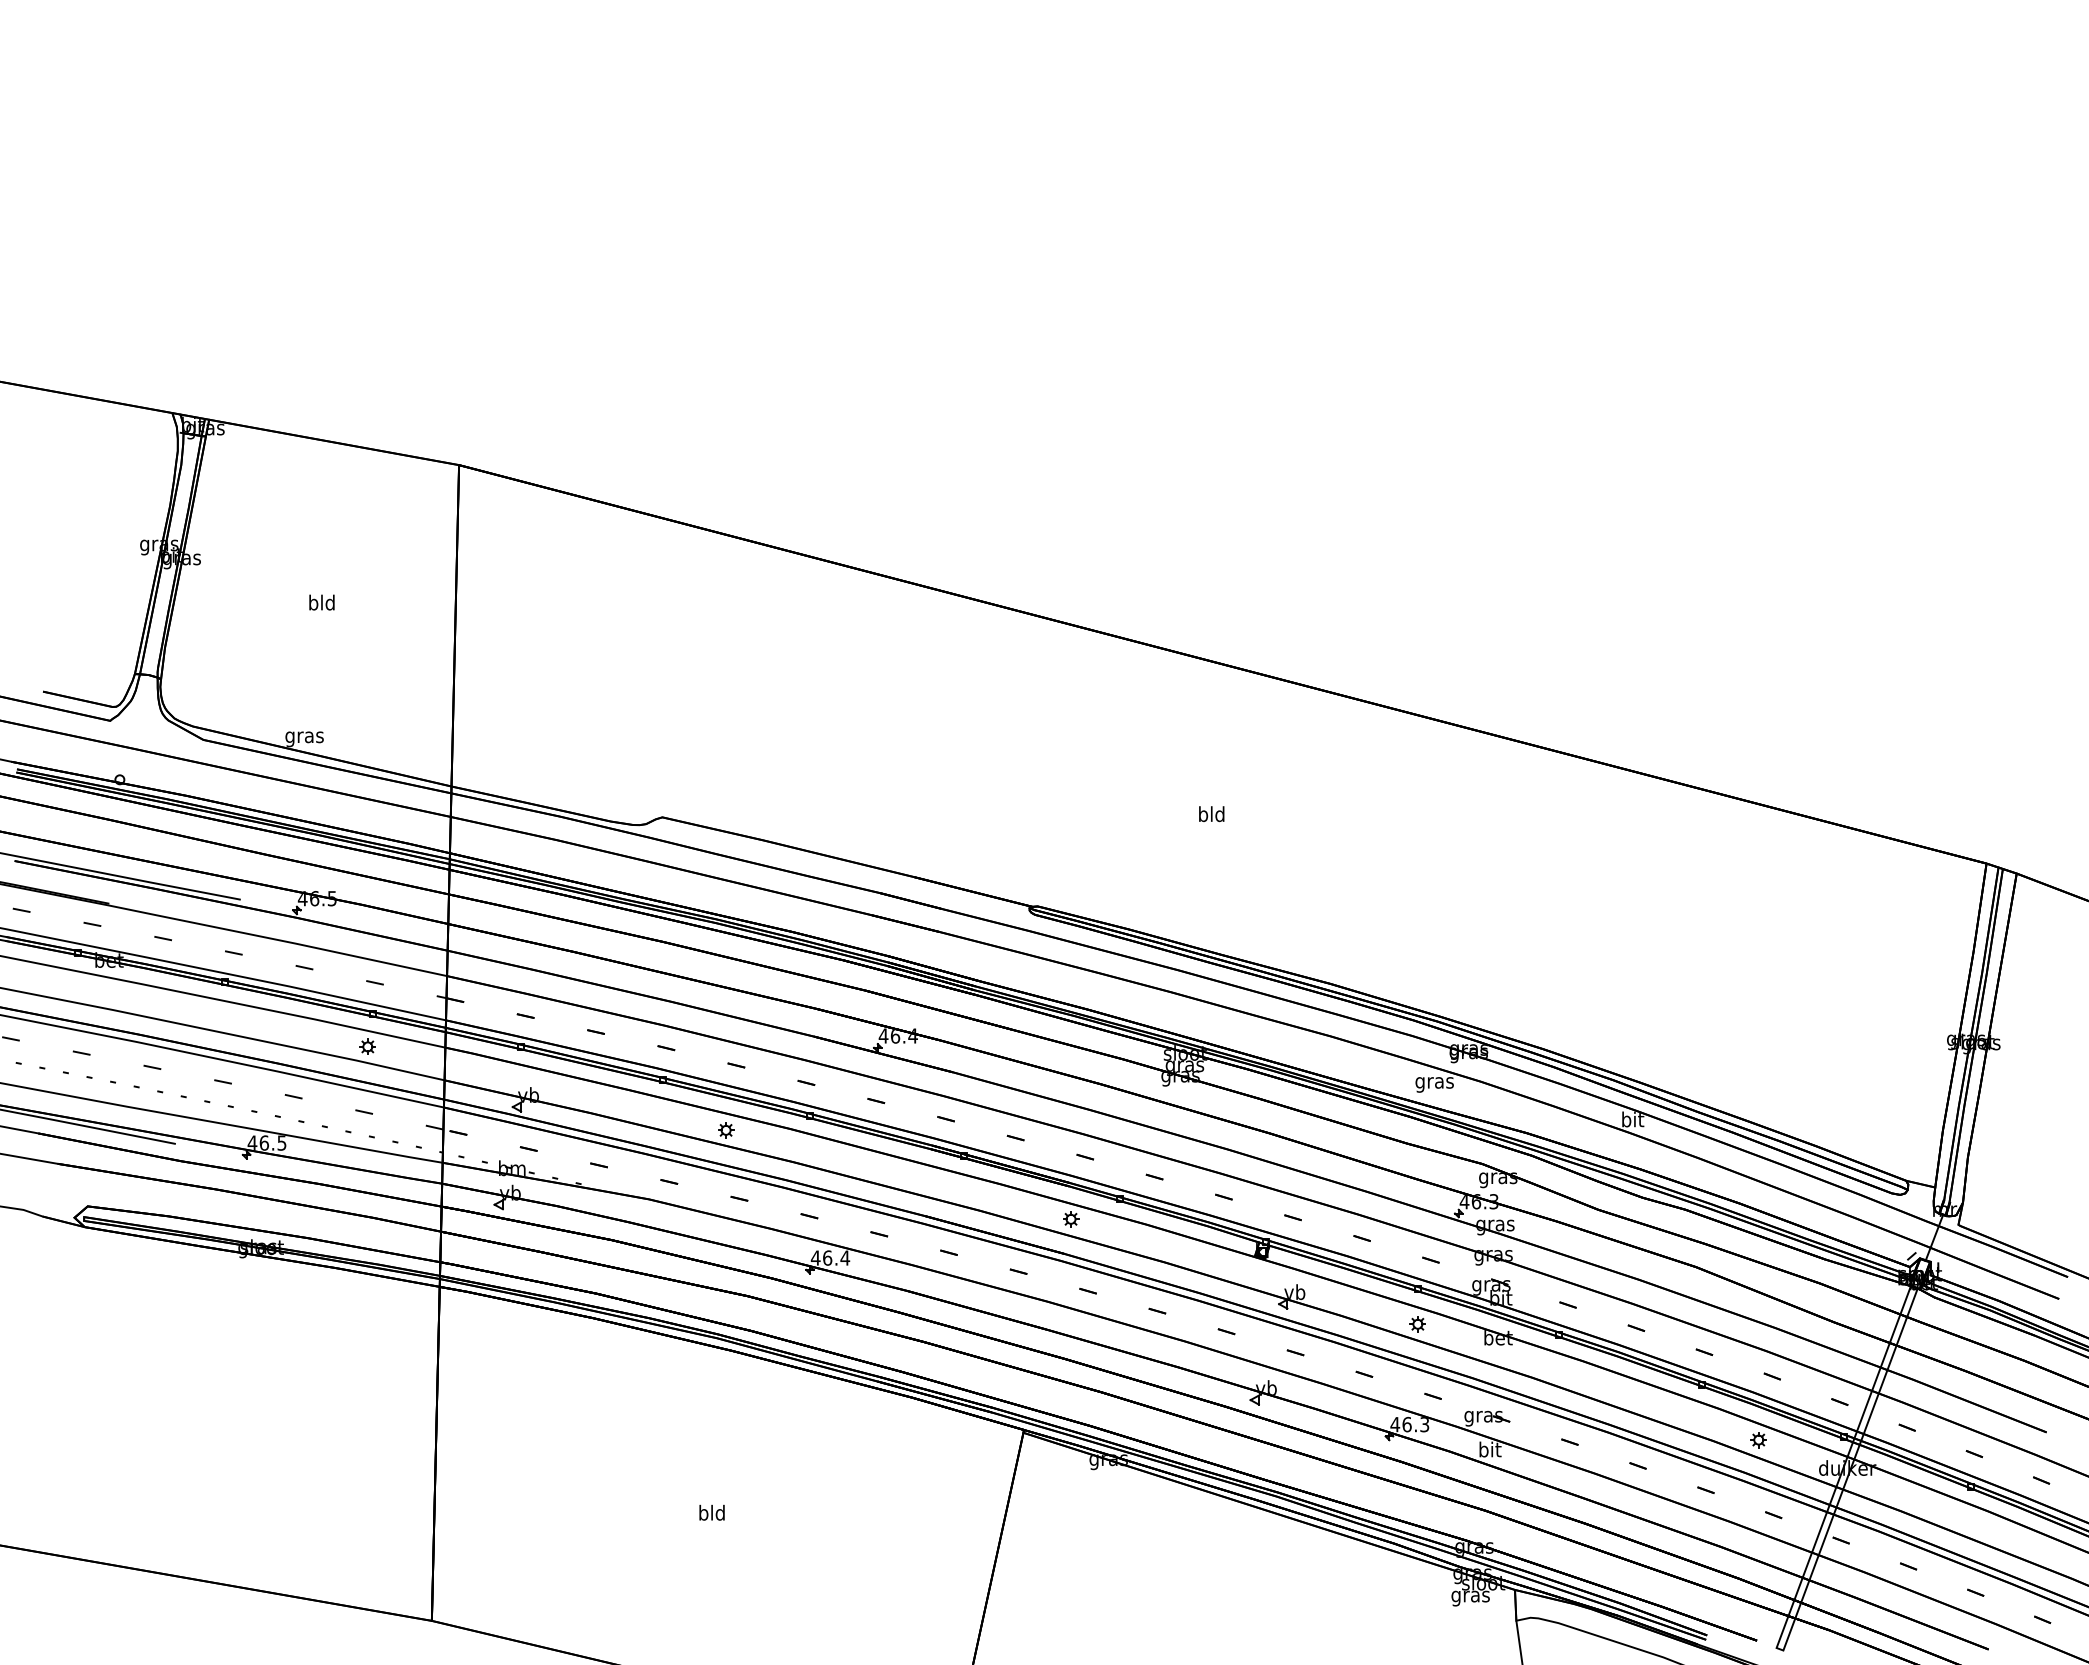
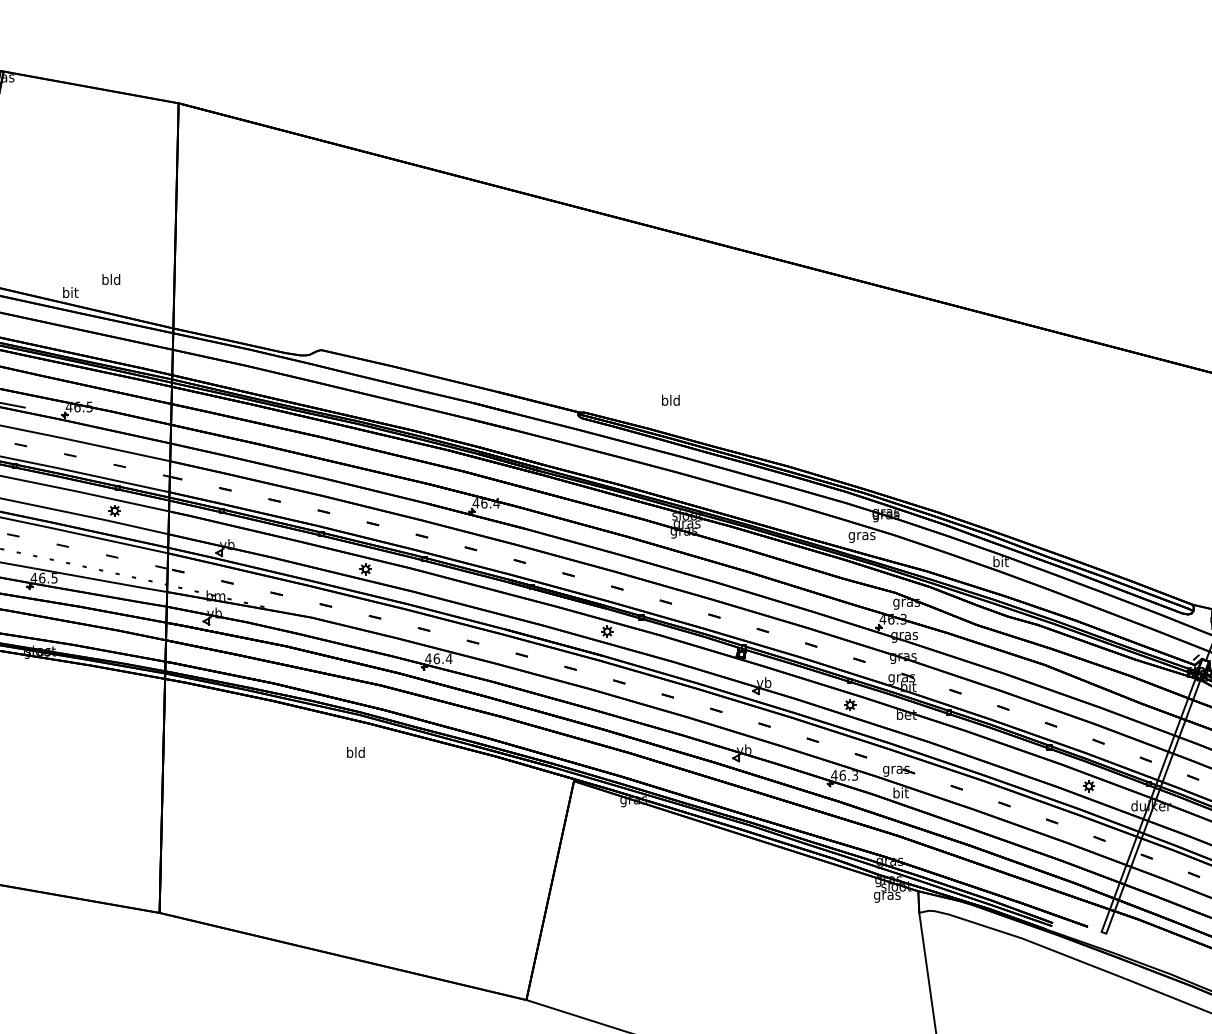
text: (321, 602) -> (111, 279), moved
text: (304, 737) -> (70, 294), gras -> bit
text: (1211, 814) -> (670, 400), moved
text: (711, 1512) -> (355, 752), moved

